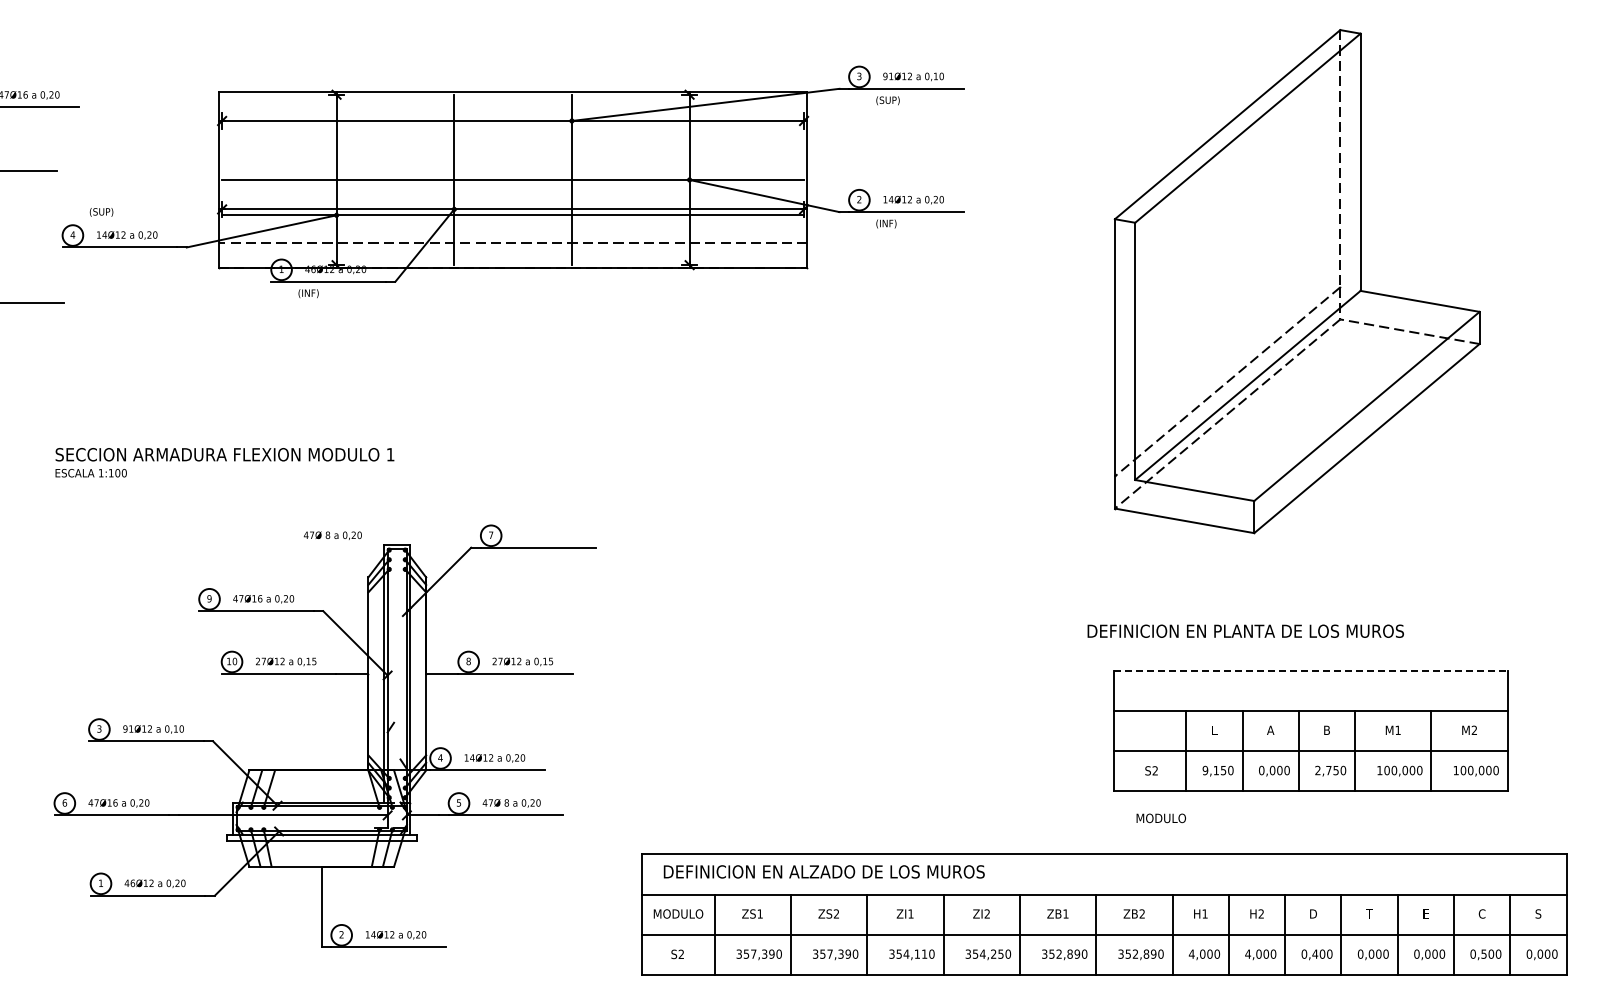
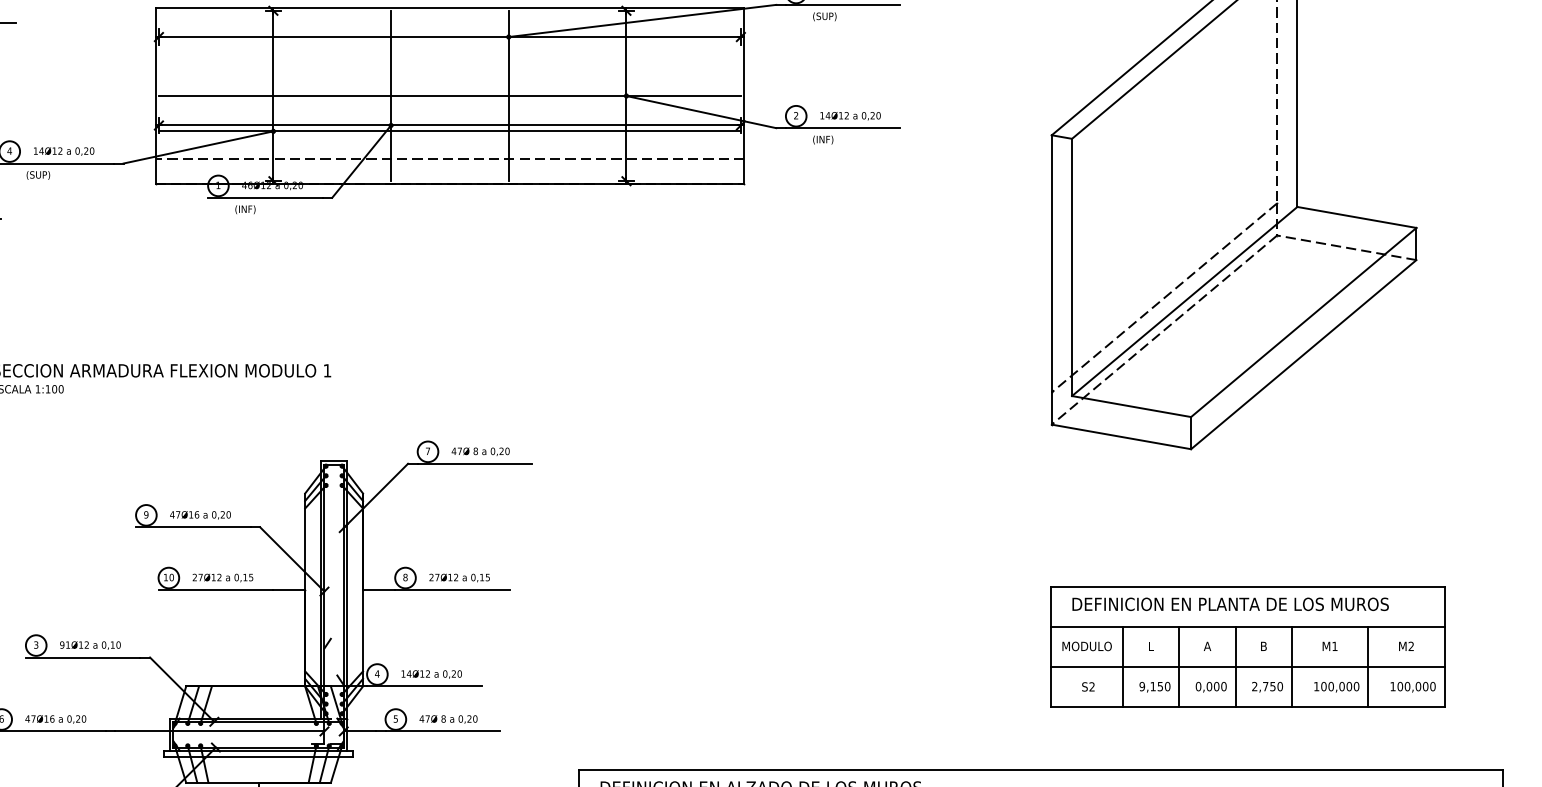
text: (101, 212) -> (38, 175), moved
text: (332, 535) -> (480, 451), moved
text: (1245, 630) -> (1230, 603), moved
line: (1310, 670) -> (1247, 586), dashed -> solid
text: (1160, 818) -> (1086, 646), moved

